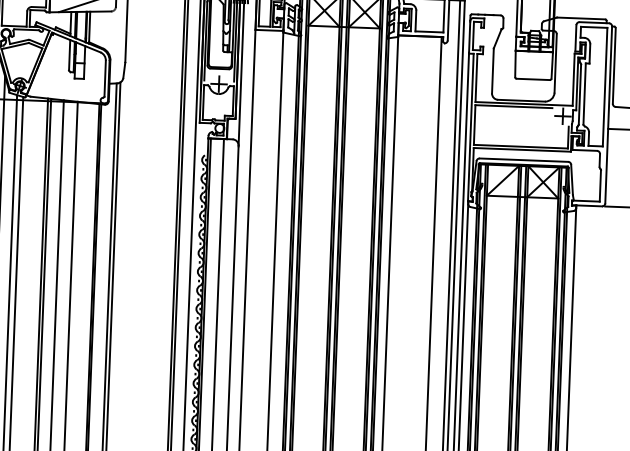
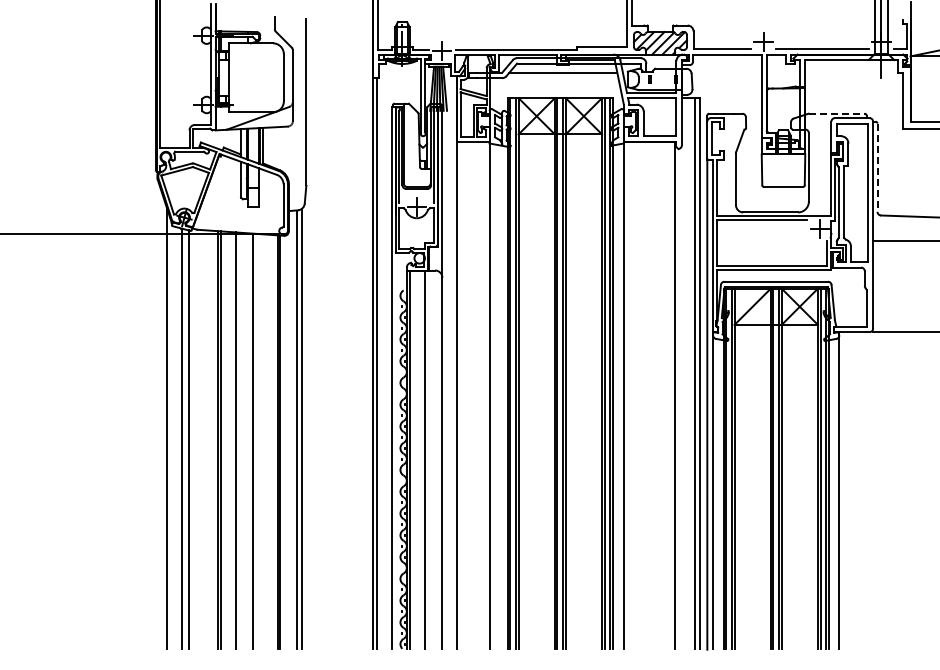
line: (581, 18) -> (837, 113), solid -> dashed
line: (614, 66) -> (877, 168), solid -> dashed

